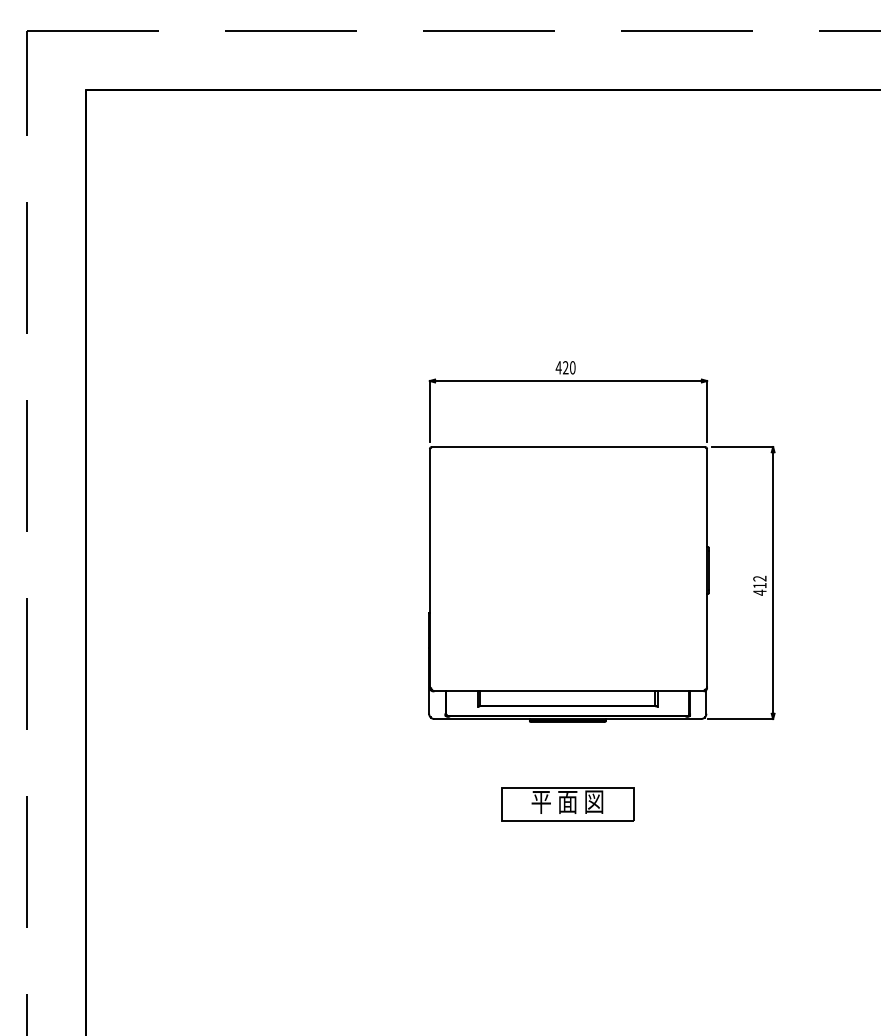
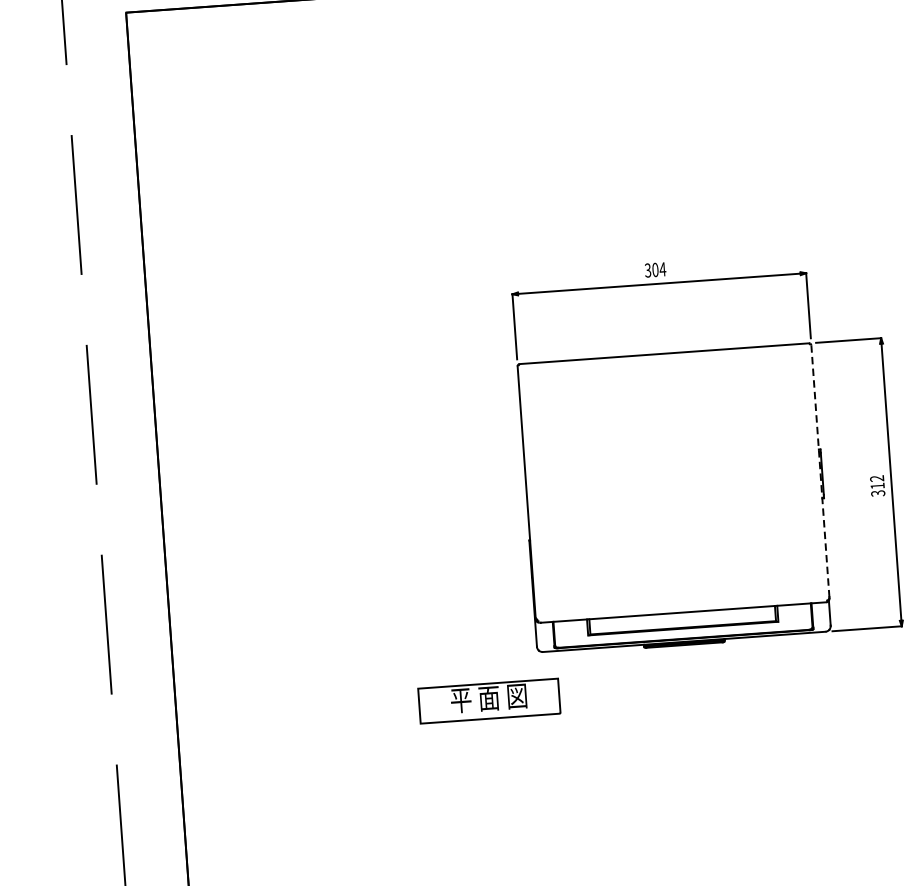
text: (565, 367) -> (655, 269), 420 -> 304
line: (707, 567) -> (820, 470), solid -> dashed
text: (759, 592) -> (877, 493), 412 -> 312
part: (567, 804) -> (489, 701), moved

